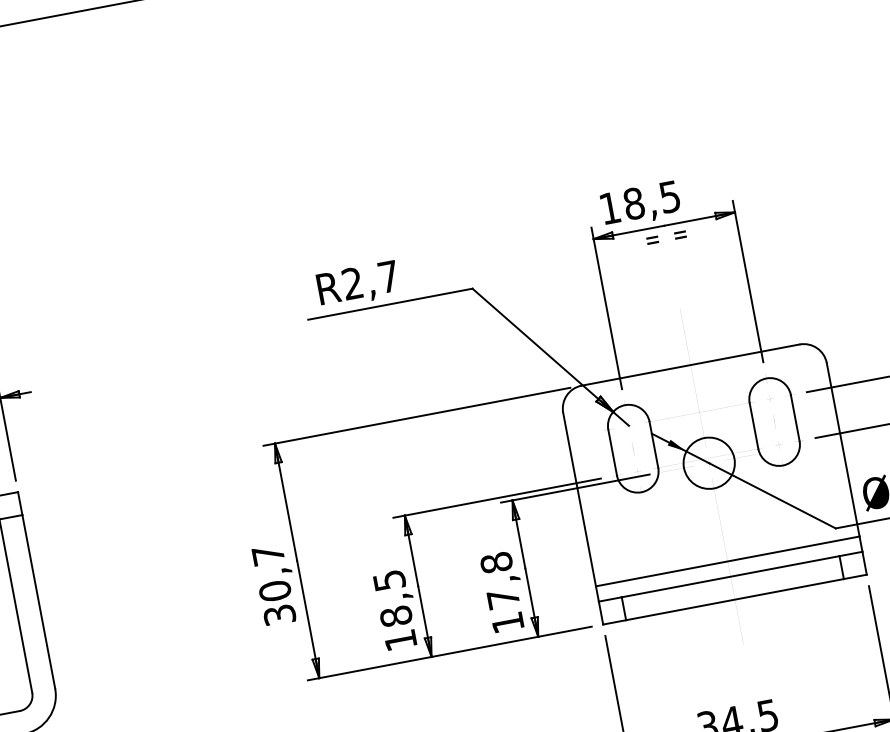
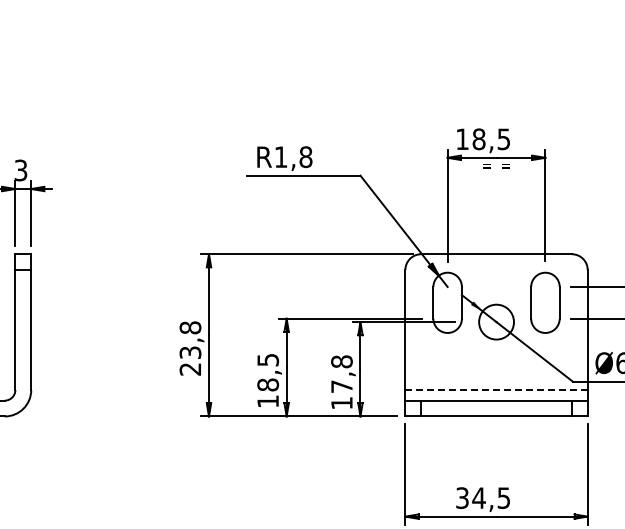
text: (370, 280) -> (293, 157), R2,7 -> R1,8
line: (729, 561) -> (497, 390), solid -> dashed
text: (274, 584) -> (190, 348), 30,7 -> 23,8

